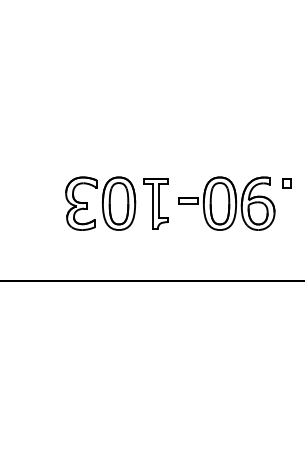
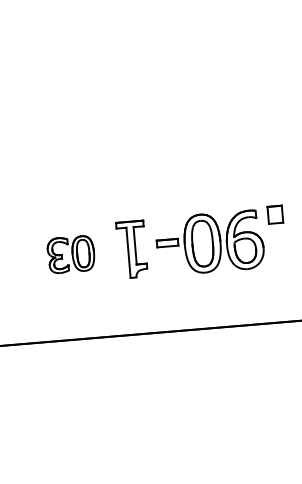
part: (286, 183) -> (274, 215), size x1.6
part: (100, 203) -> (70, 254), size x0.6

